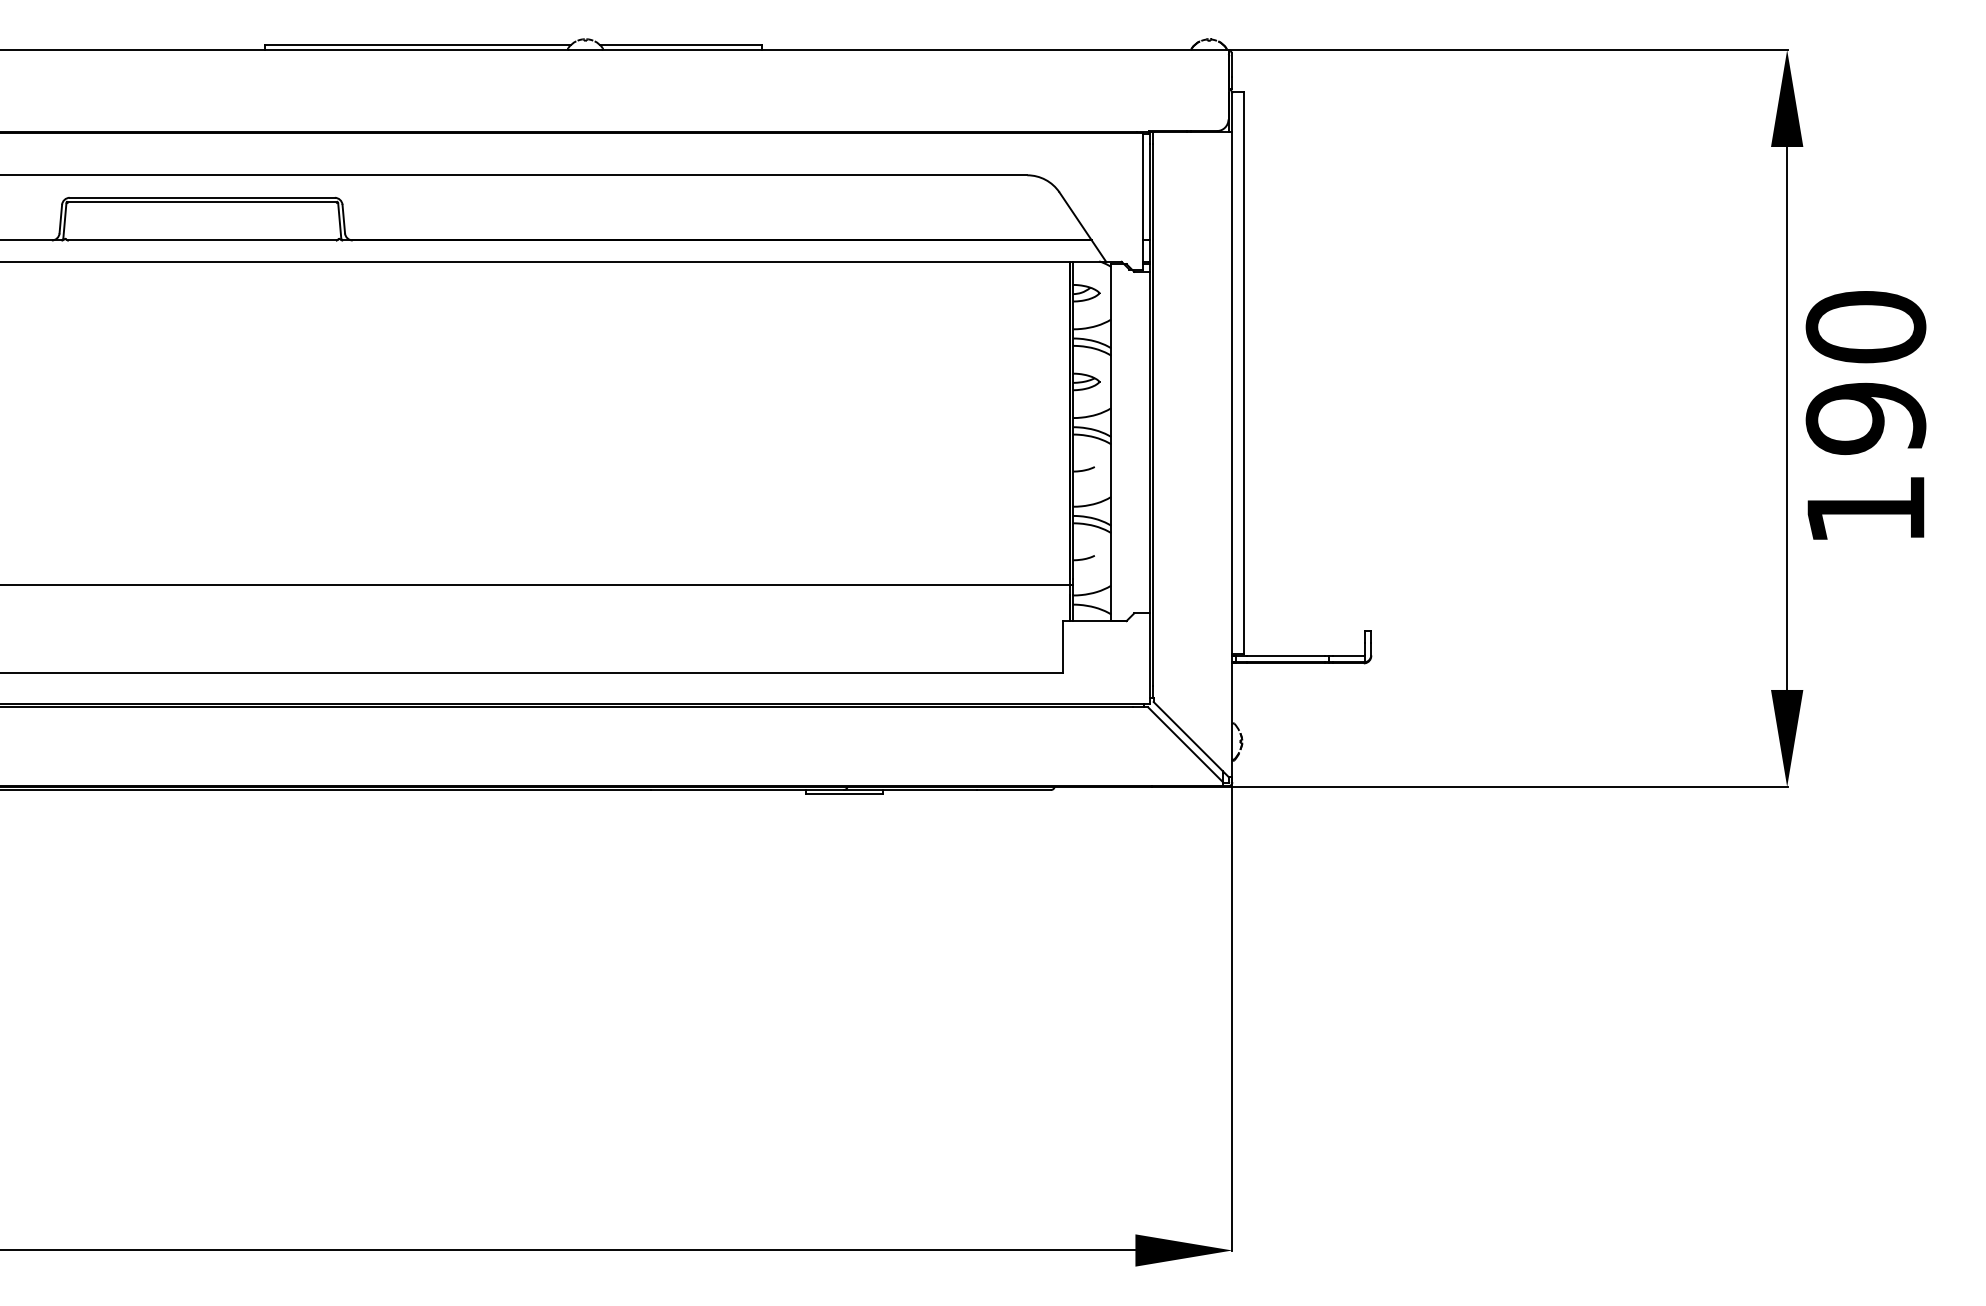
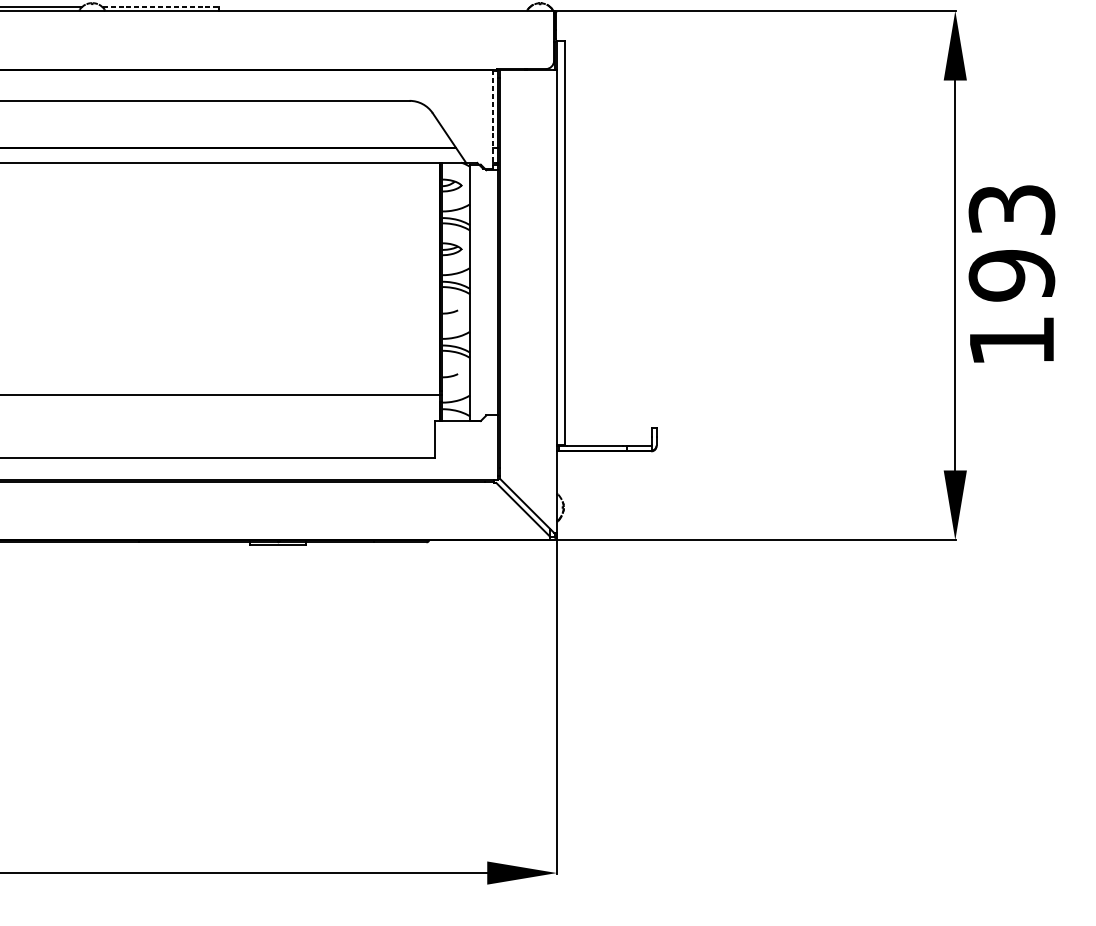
line: (680, 44) -> (160, 6), solid -> dashed
line: (1143, 201) -> (493, 119), solid -> dashed
text: (1865, 327) -> (1011, 210), 190 -> 193

